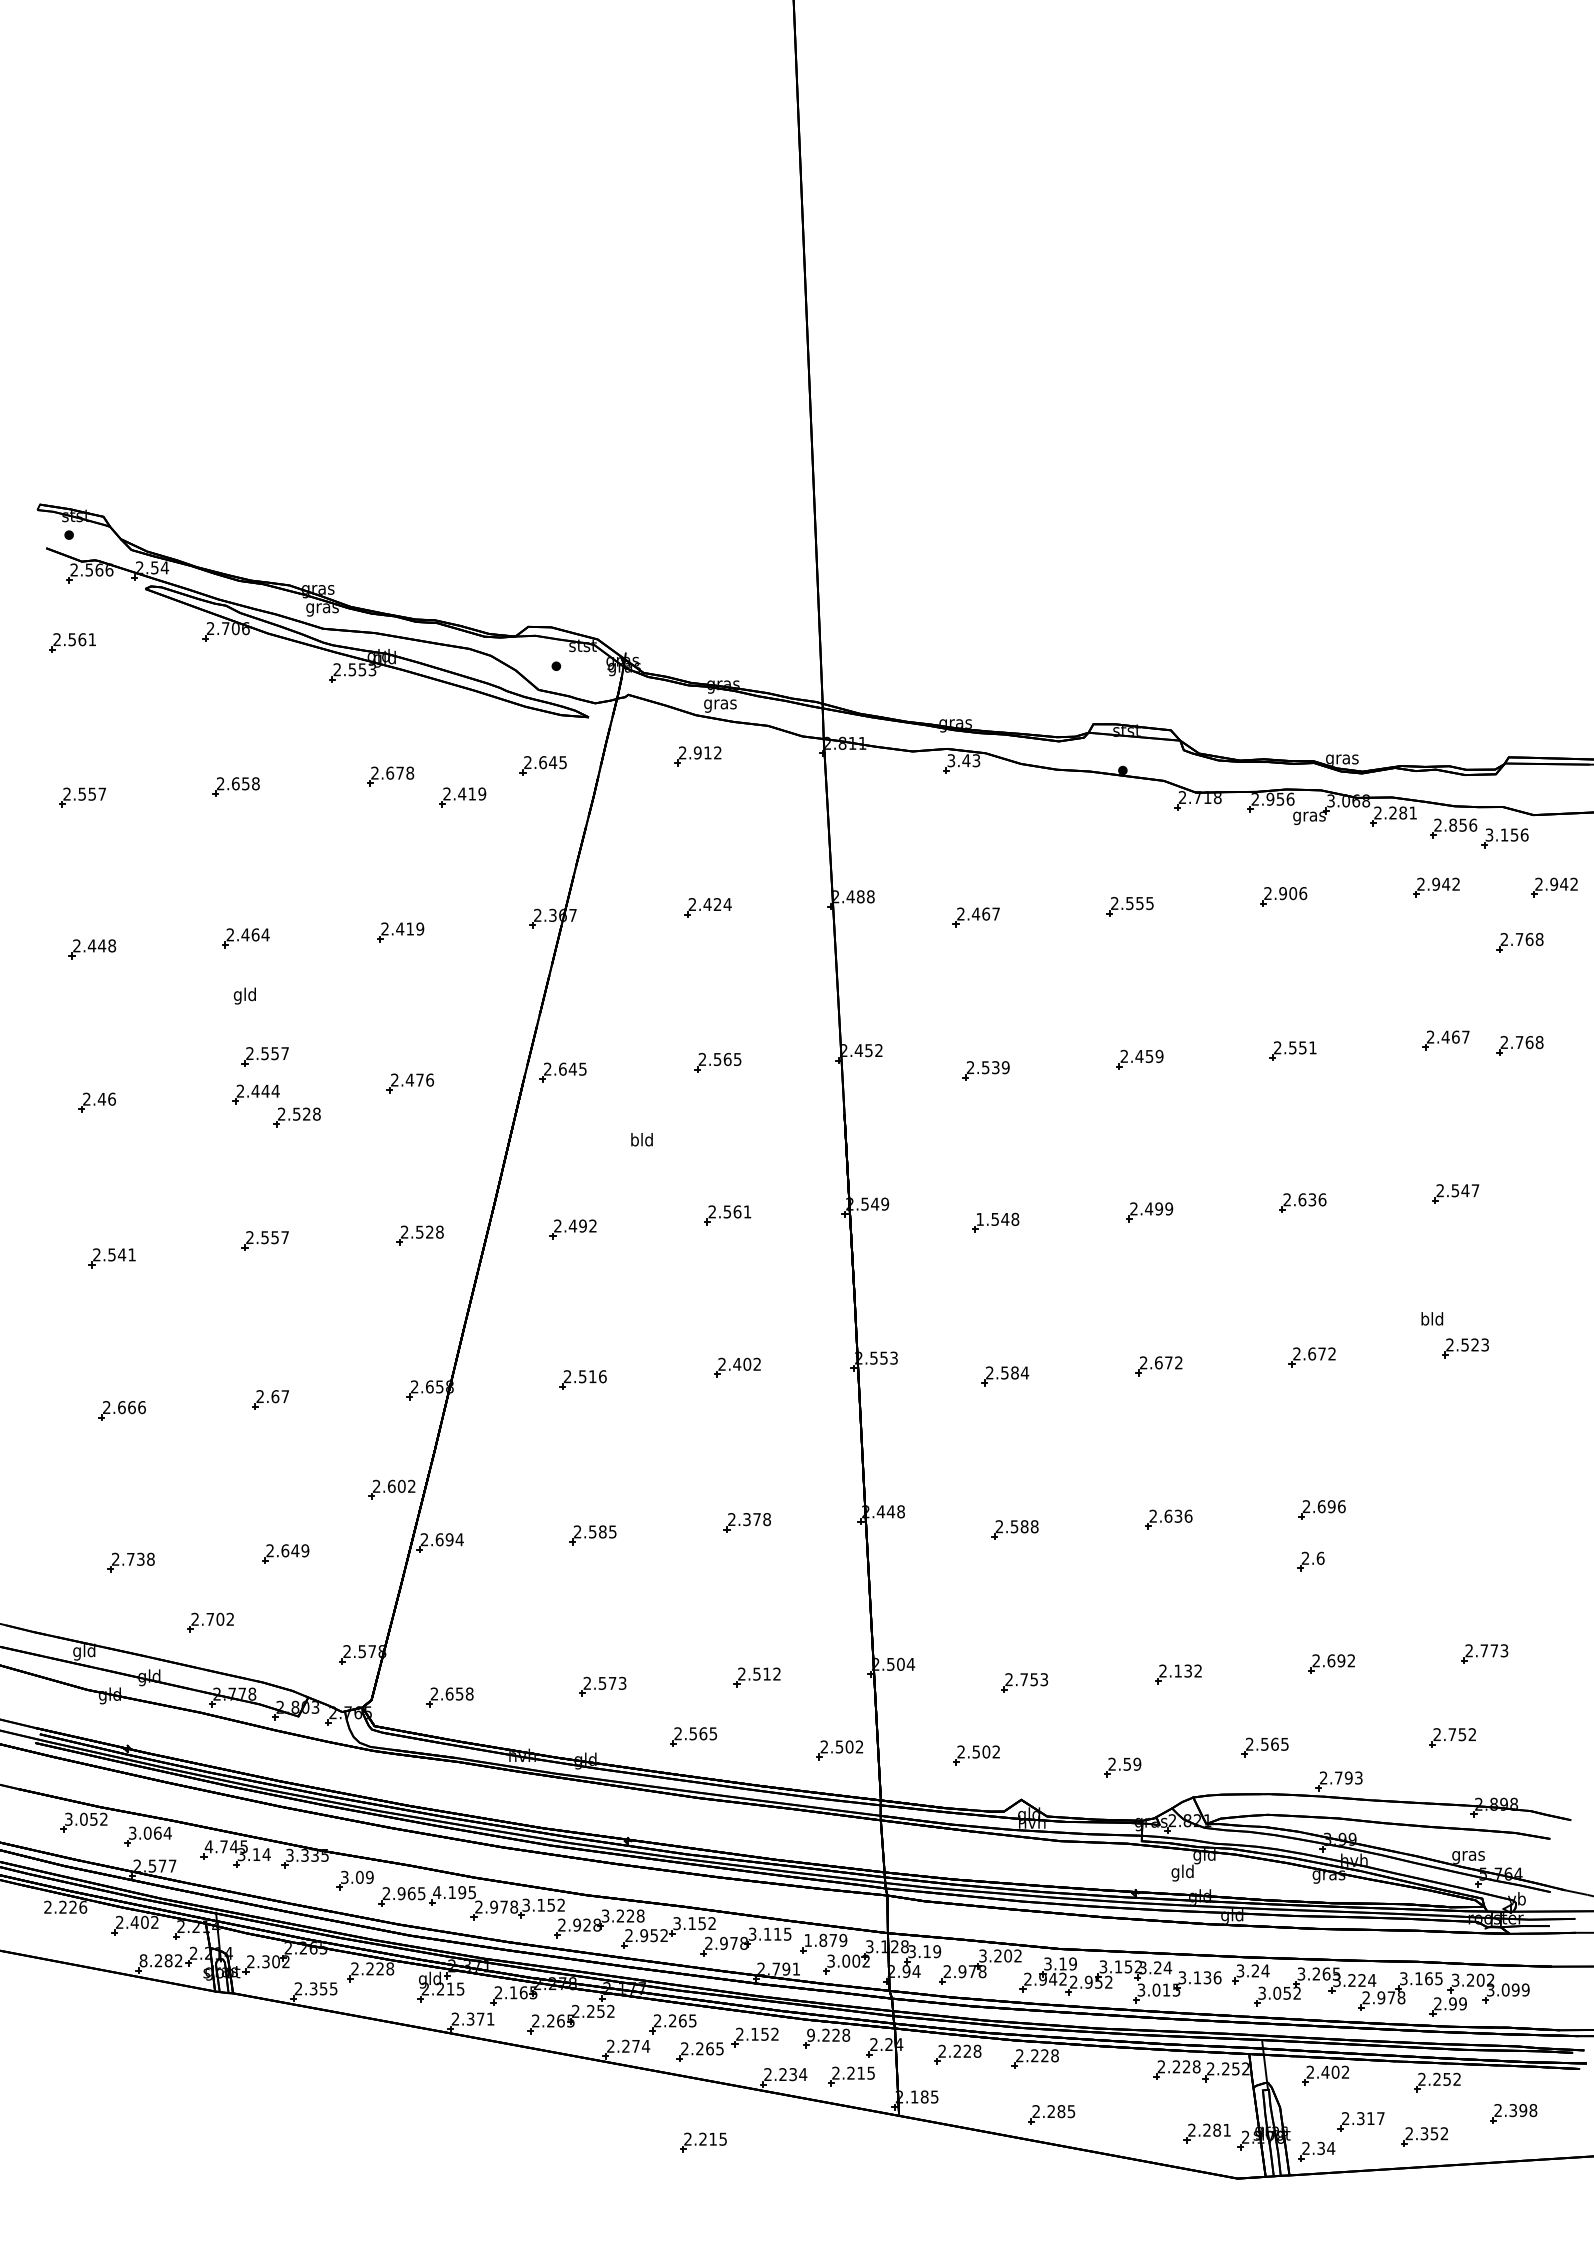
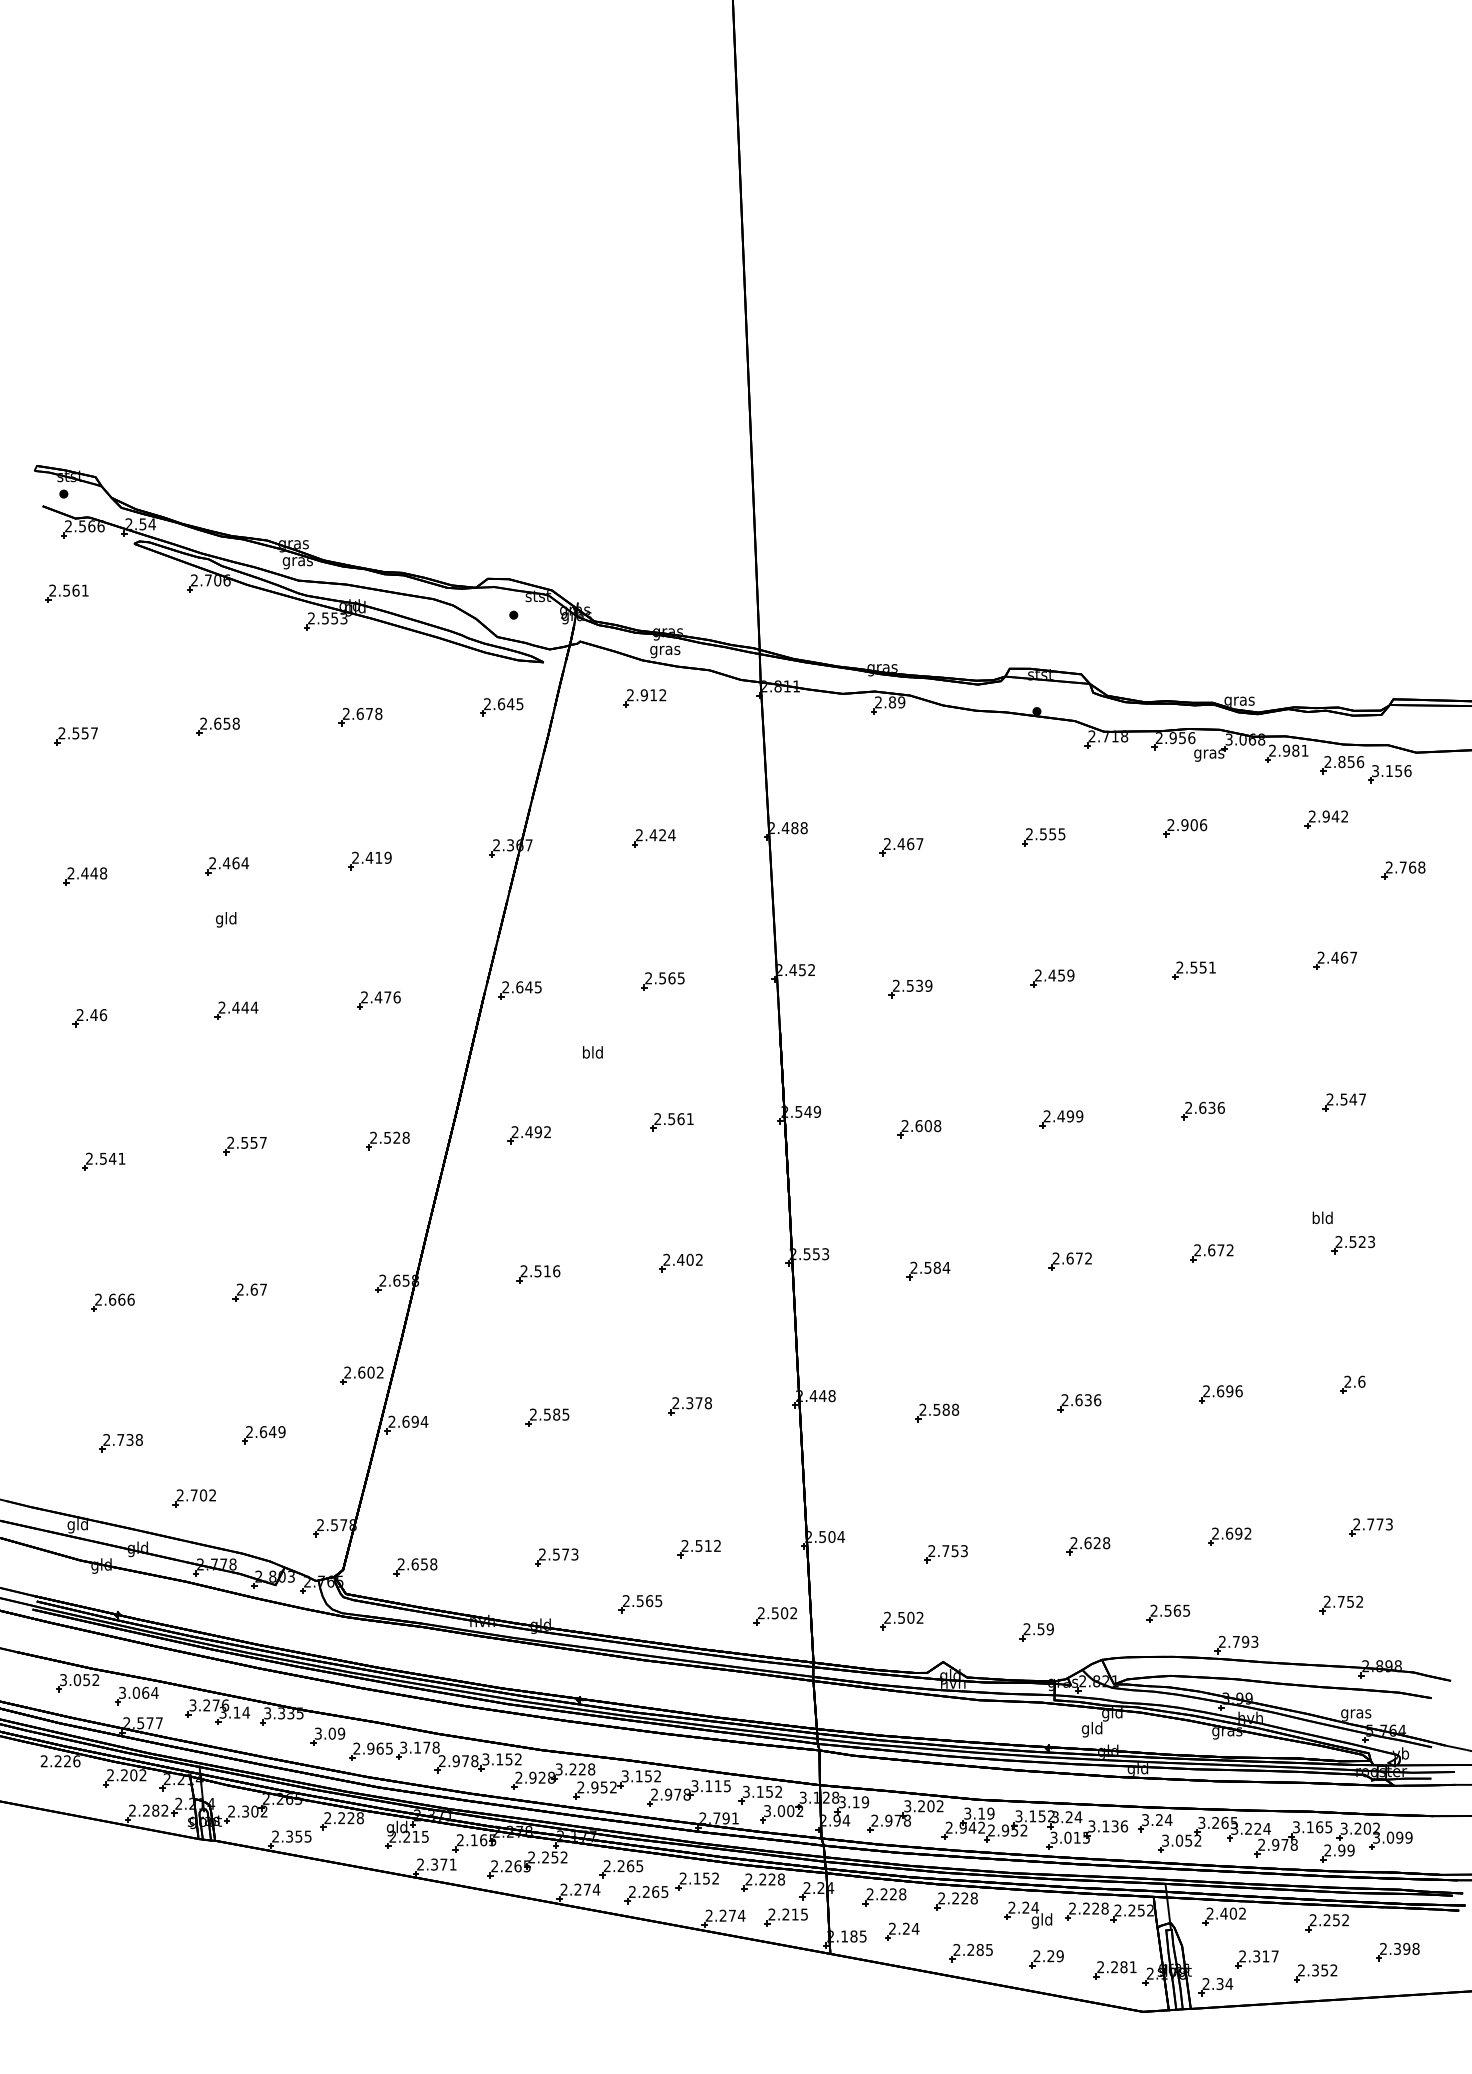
text: (963, 760) -> (889, 702), 3.43 -> 2.89
part: (462, 797) -> (427, 736), removed
text: (1392, 812) -> (1285, 750), 2.281 -> 2.981
part: (1554, 887) -> (1435, 819), removed
part: (1519, 1045) -> (1403, 965), removed
part: (264, 1056) -> (244, 975), removed
part: (296, 1117) -> (273, 1031), removed
text: (992, 1218) -> (916, 1125), 1.548 -> 2.608
part: (1310, 1561) -> (1352, 1384), moved
text: (1188, 1670) -> (1097, 1542), 2.132 -> 2.628
text: (226, 1846) -> (209, 1705), 4.745 -> 3.276
text: (454, 1892) -> (419, 1747), 4.195 -> 3.178
text: (134, 1921) -> (124, 1774), 2.402 -> 2.202
text: (825, 1939) -> (762, 1791), 1.879 -> 3.152
text: (143, 1960) -> (132, 1810), 8.282 -> 2.282
text: (810, 2034) -> (748, 1878), 9.228 -> 2.228
part: (1113, 2073) -> (1028, 1914), added
text: (792, 2074) -> (731, 1915), 2.234 -> 2.274
part: (976, 2091) -> (901, 1931), added
part: (1132, 2121) -> (1045, 1959), added
part: (703, 2142) -> (649, 1978), removed

